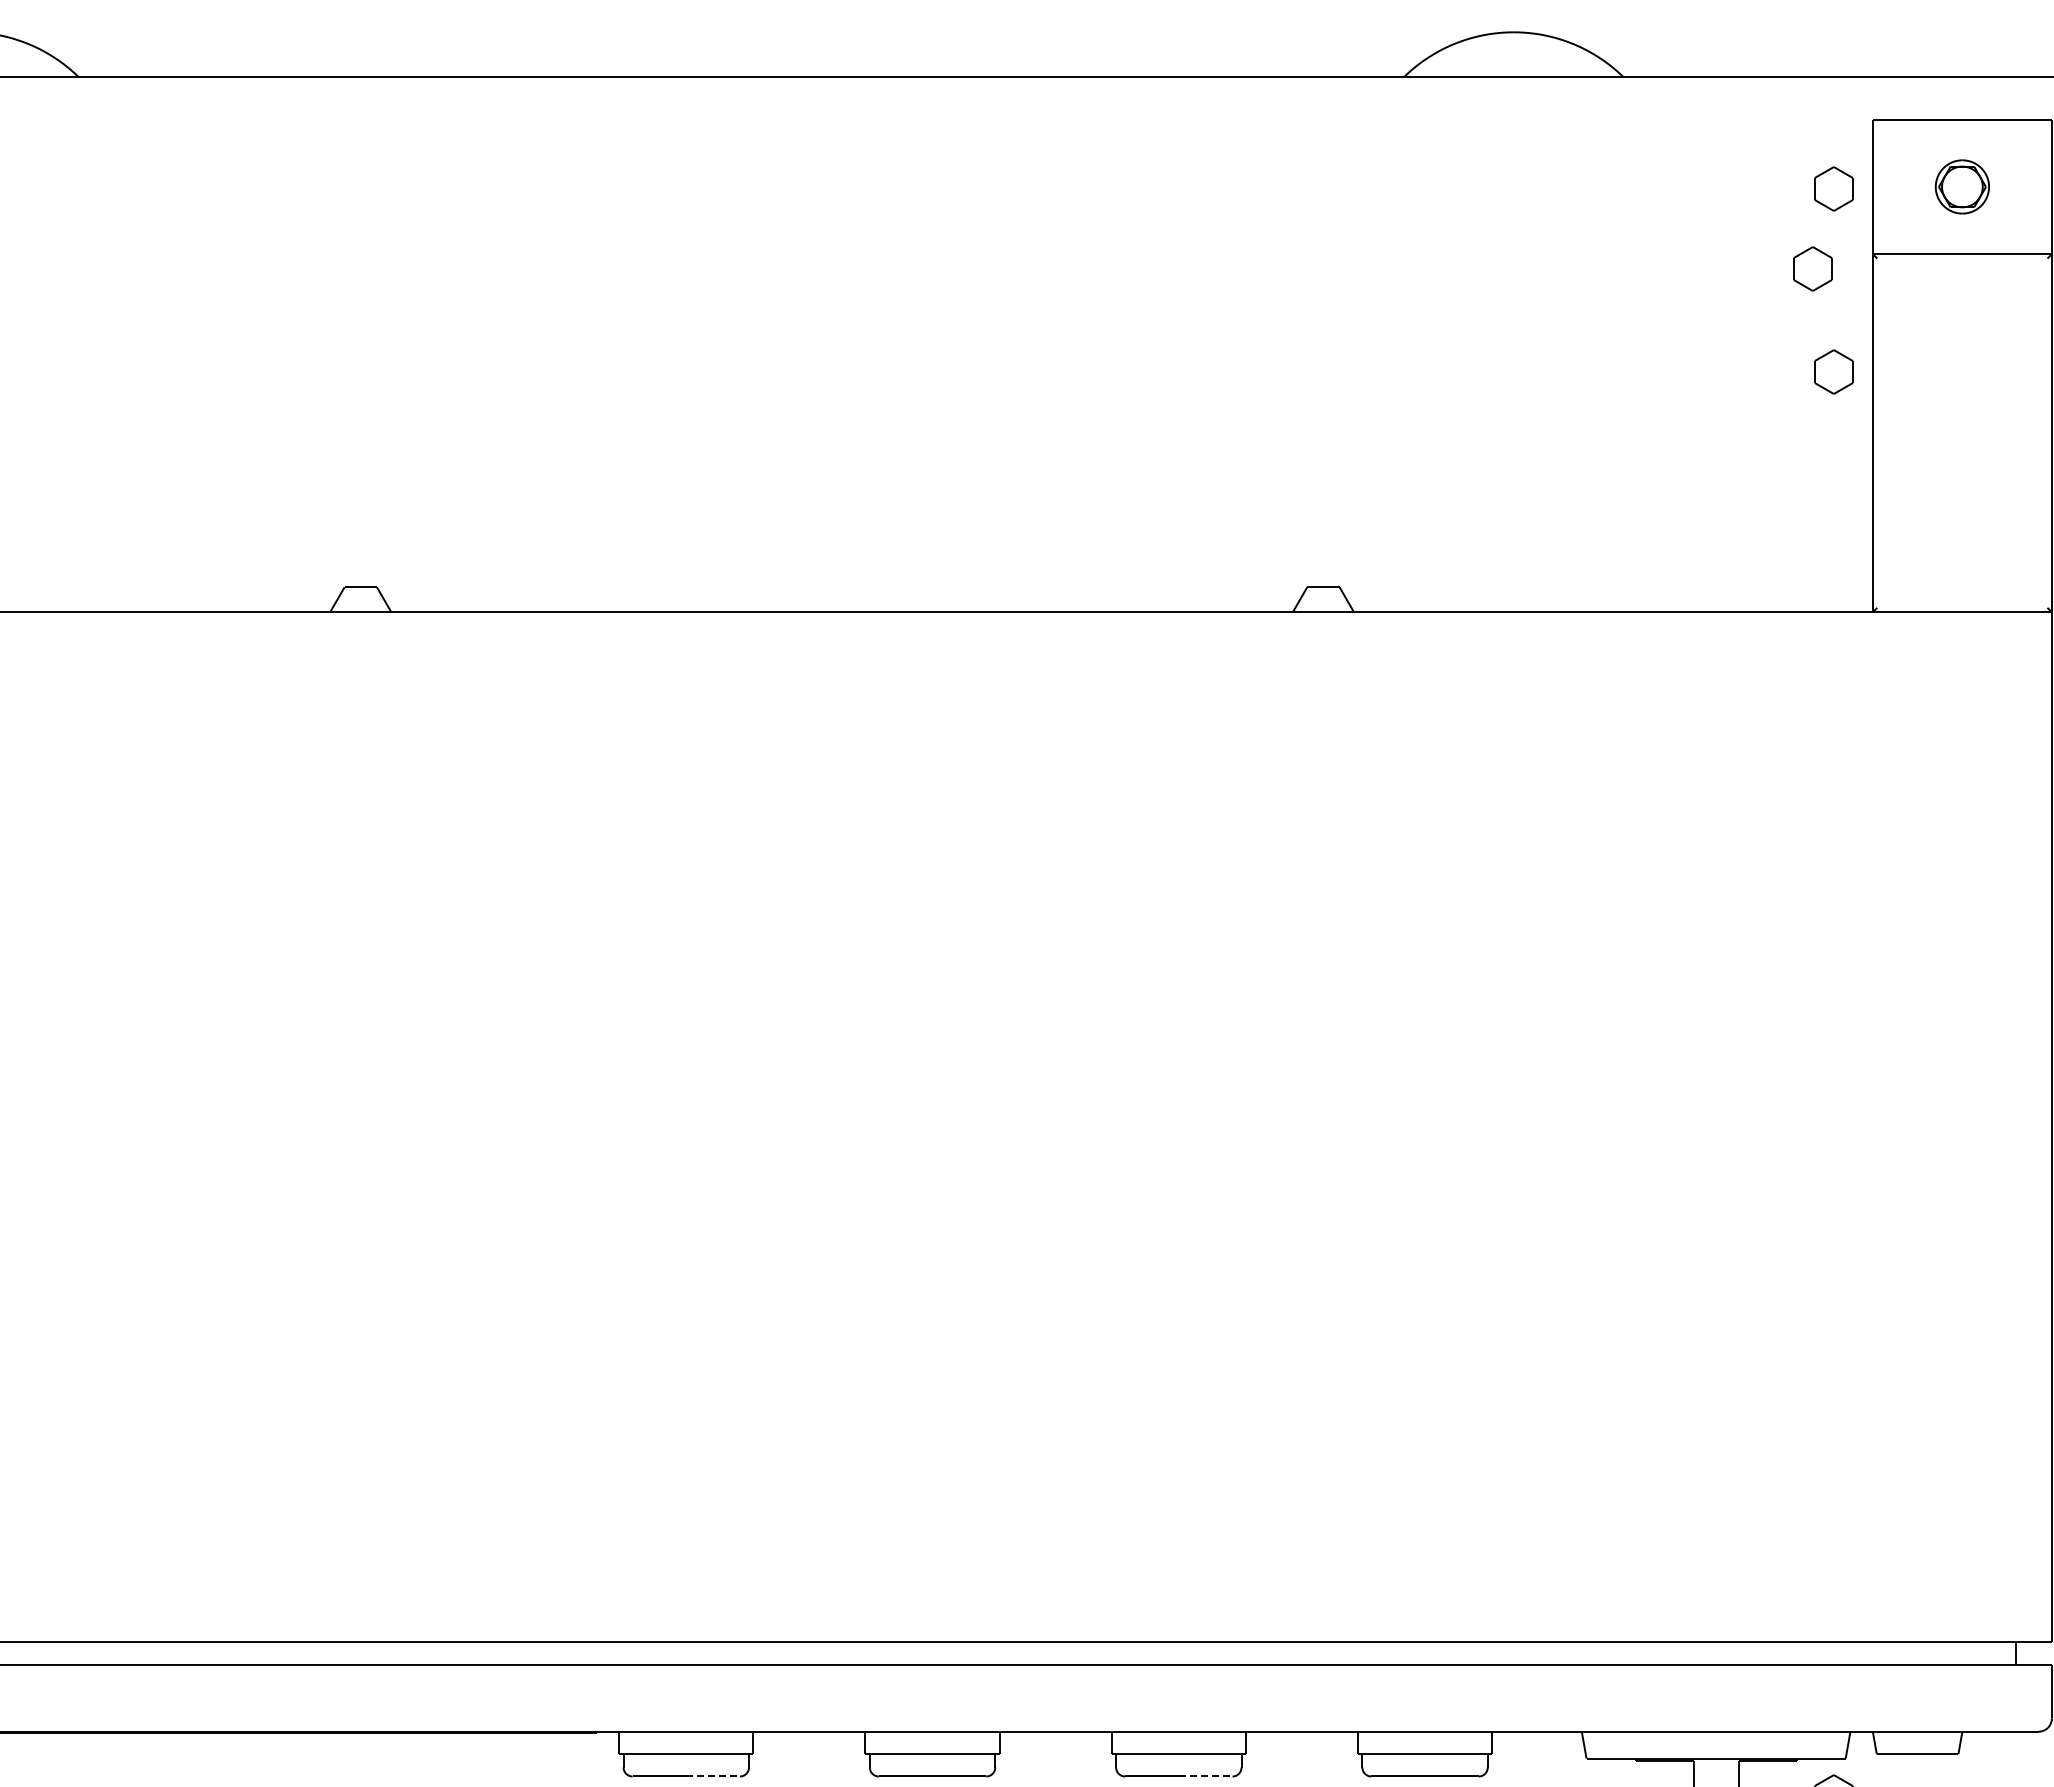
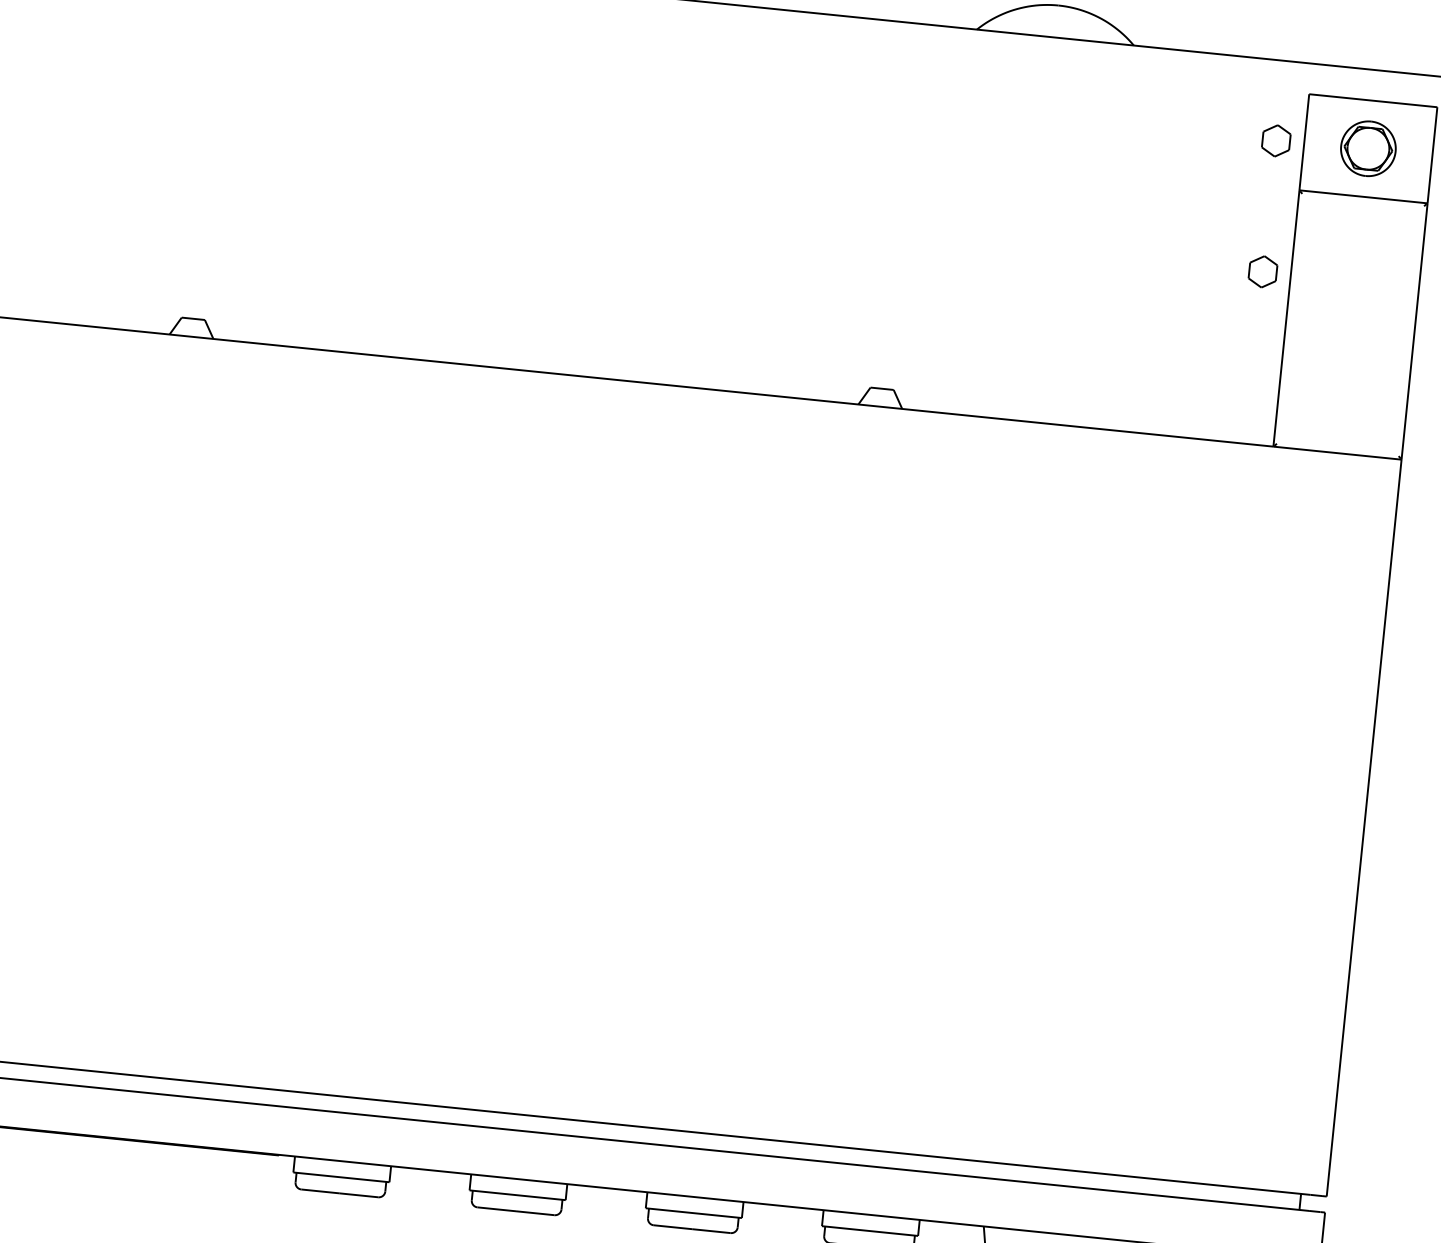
part: (1962, 186) -> (1368, 148), size x1.43
part: (1812, 268) -> (1255, 196), removed
line: (713, 1776) -> (359, 1195), dashed -> solid
line: (1205, 1776) -> (711, 1231), dashed -> solid

